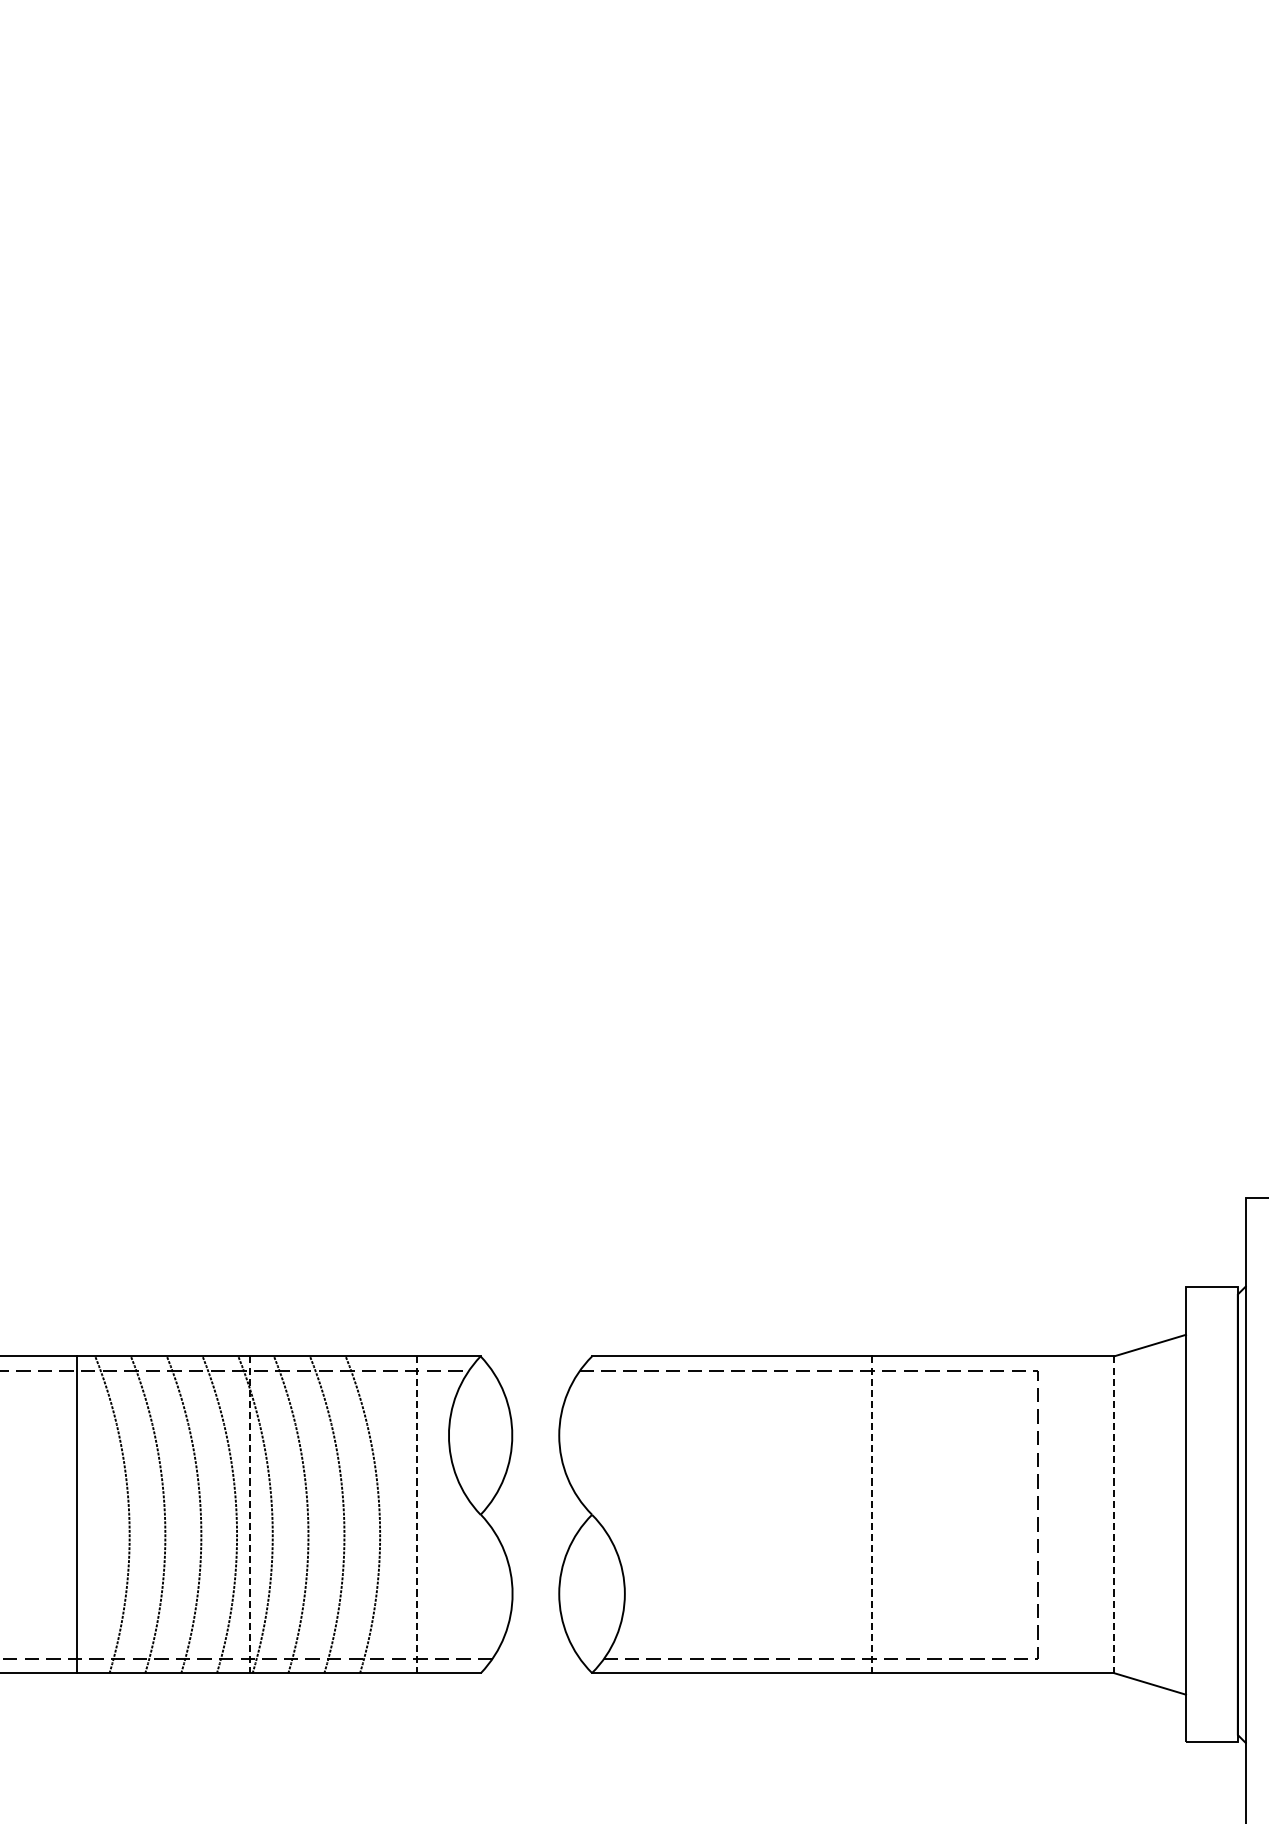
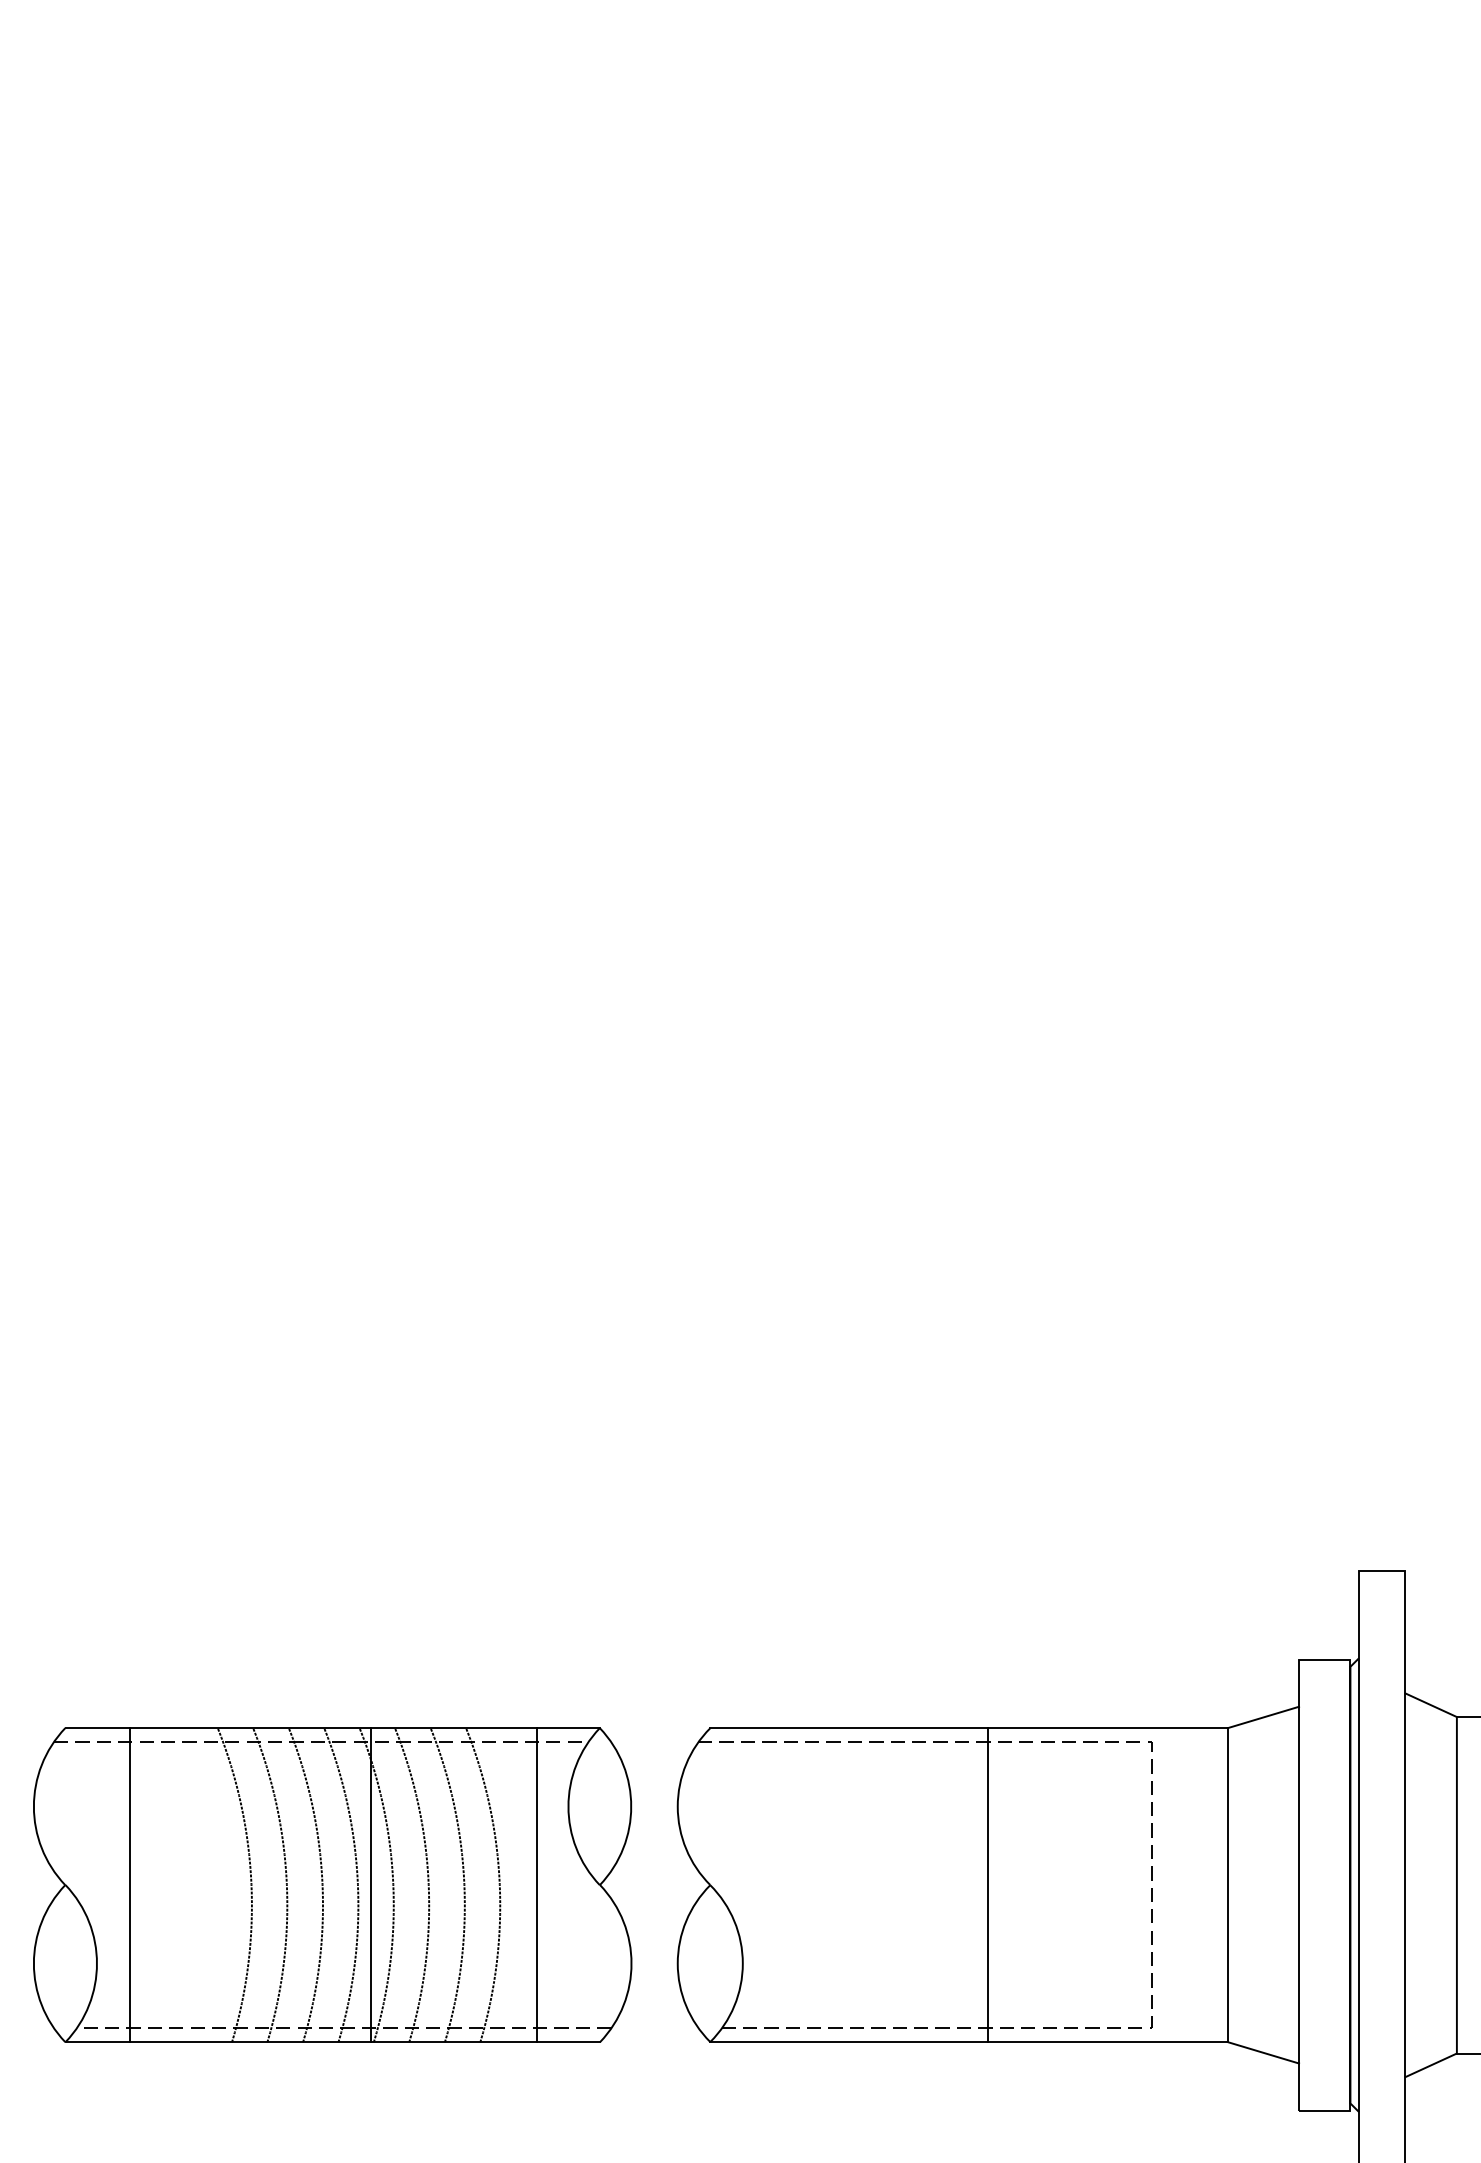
line: (76, 1515) -> (129, 1885), moved
line: (249, 1515) -> (370, 1885), dashed -> solid
line: (416, 1515) -> (536, 1885), dashed -> solid
line: (871, 1515) -> (987, 1885), dashed -> solid
line: (1113, 1515) -> (1227, 1885), dashed -> solid

